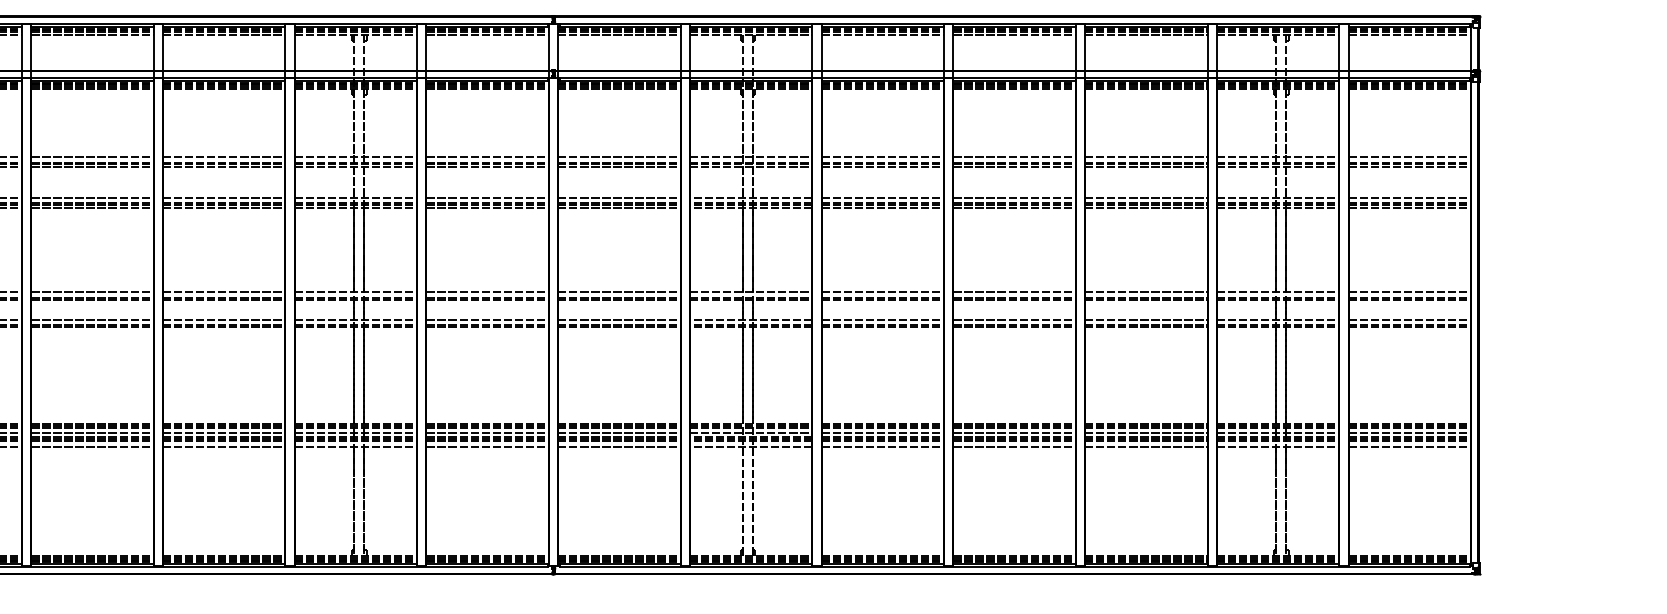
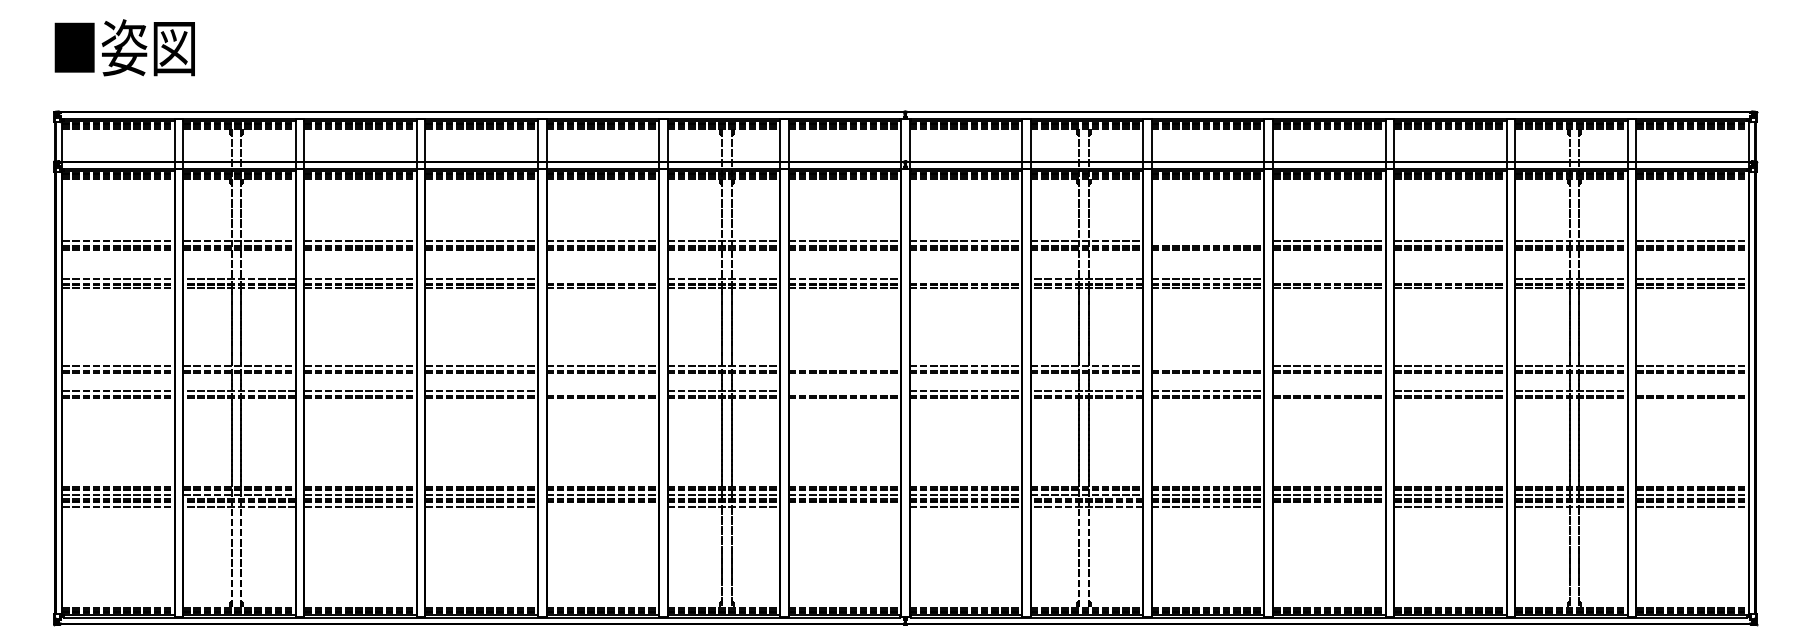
line: (882, 157) -> (1207, 241), removed
line: (223, 197) -> (602, 278), removed
line: (618, 197) -> (965, 278), removed
line: (1013, 197) -> (1328, 278), removed
line: (1145, 197) -> (1449, 278), removed
line: (487, 292) -> (844, 365), removed
line: (882, 292) -> (1207, 365), removed
line: (223, 319) -> (602, 390), removed
line: (487, 319) -> (844, 390), removed
line: (1013, 319) -> (1328, 390), removed
line: (1409, 319) -> (1692, 390), removed
line: (223, 446) -> (602, 507), removed
line: (487, 446) -> (844, 507), removed
line: (1013, 446) -> (1328, 507), removed

